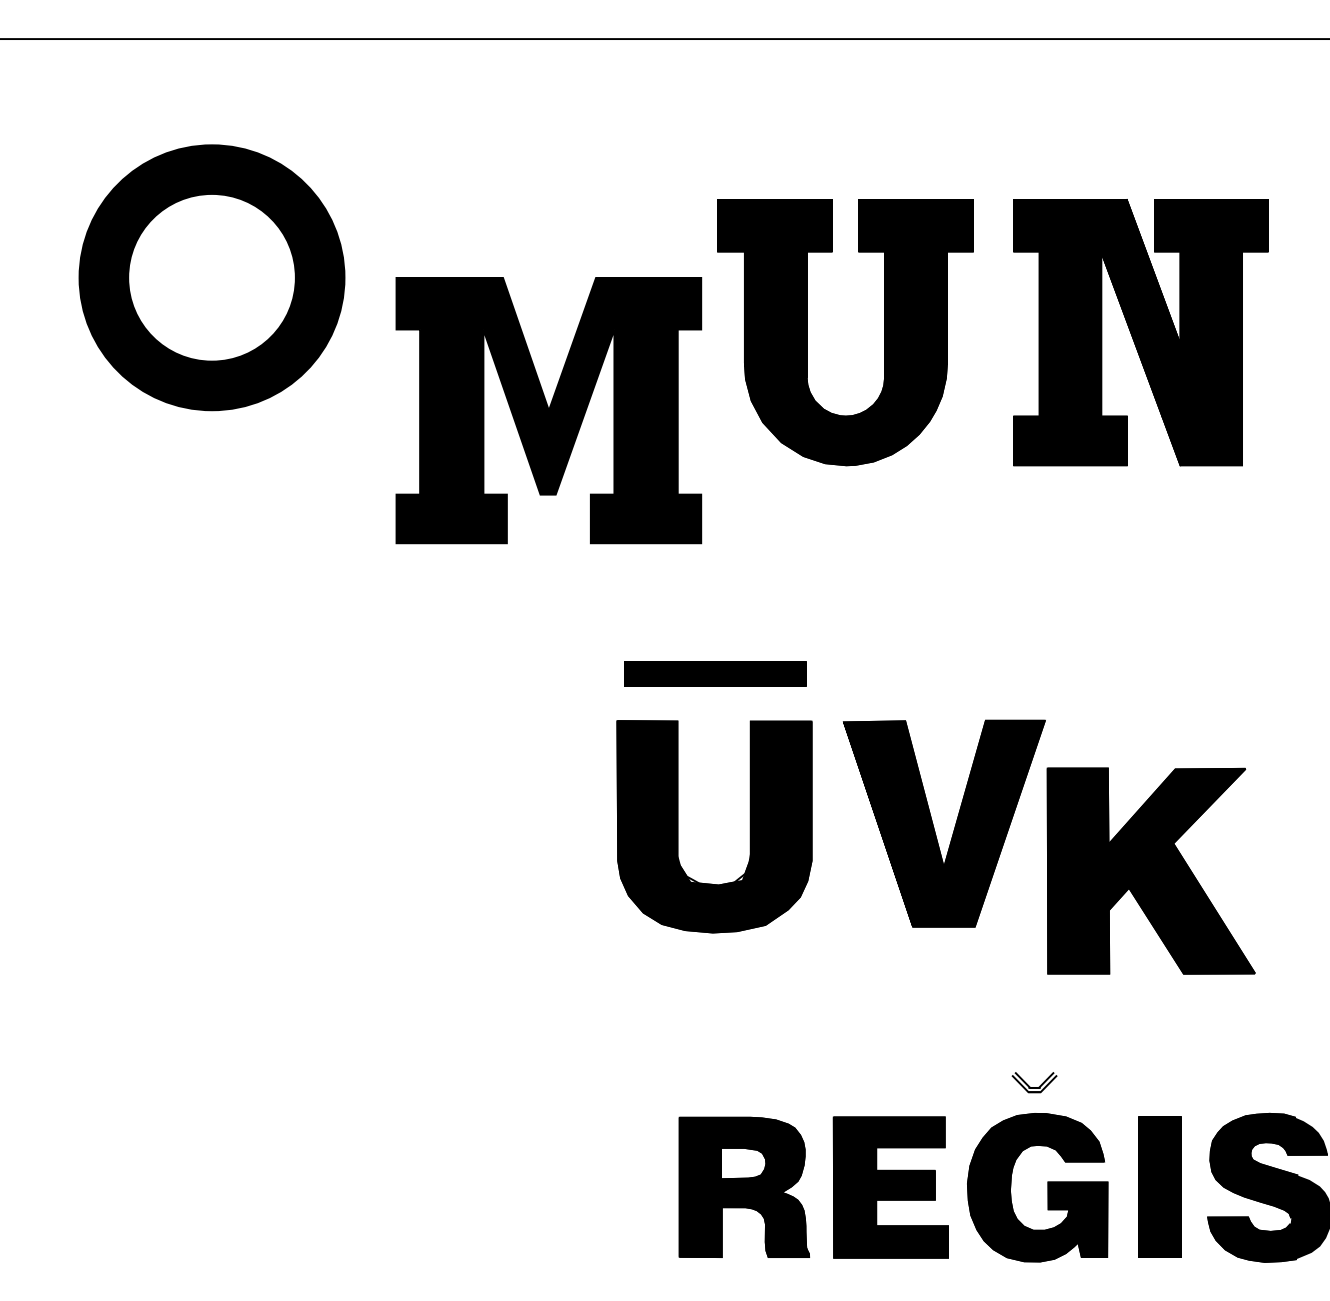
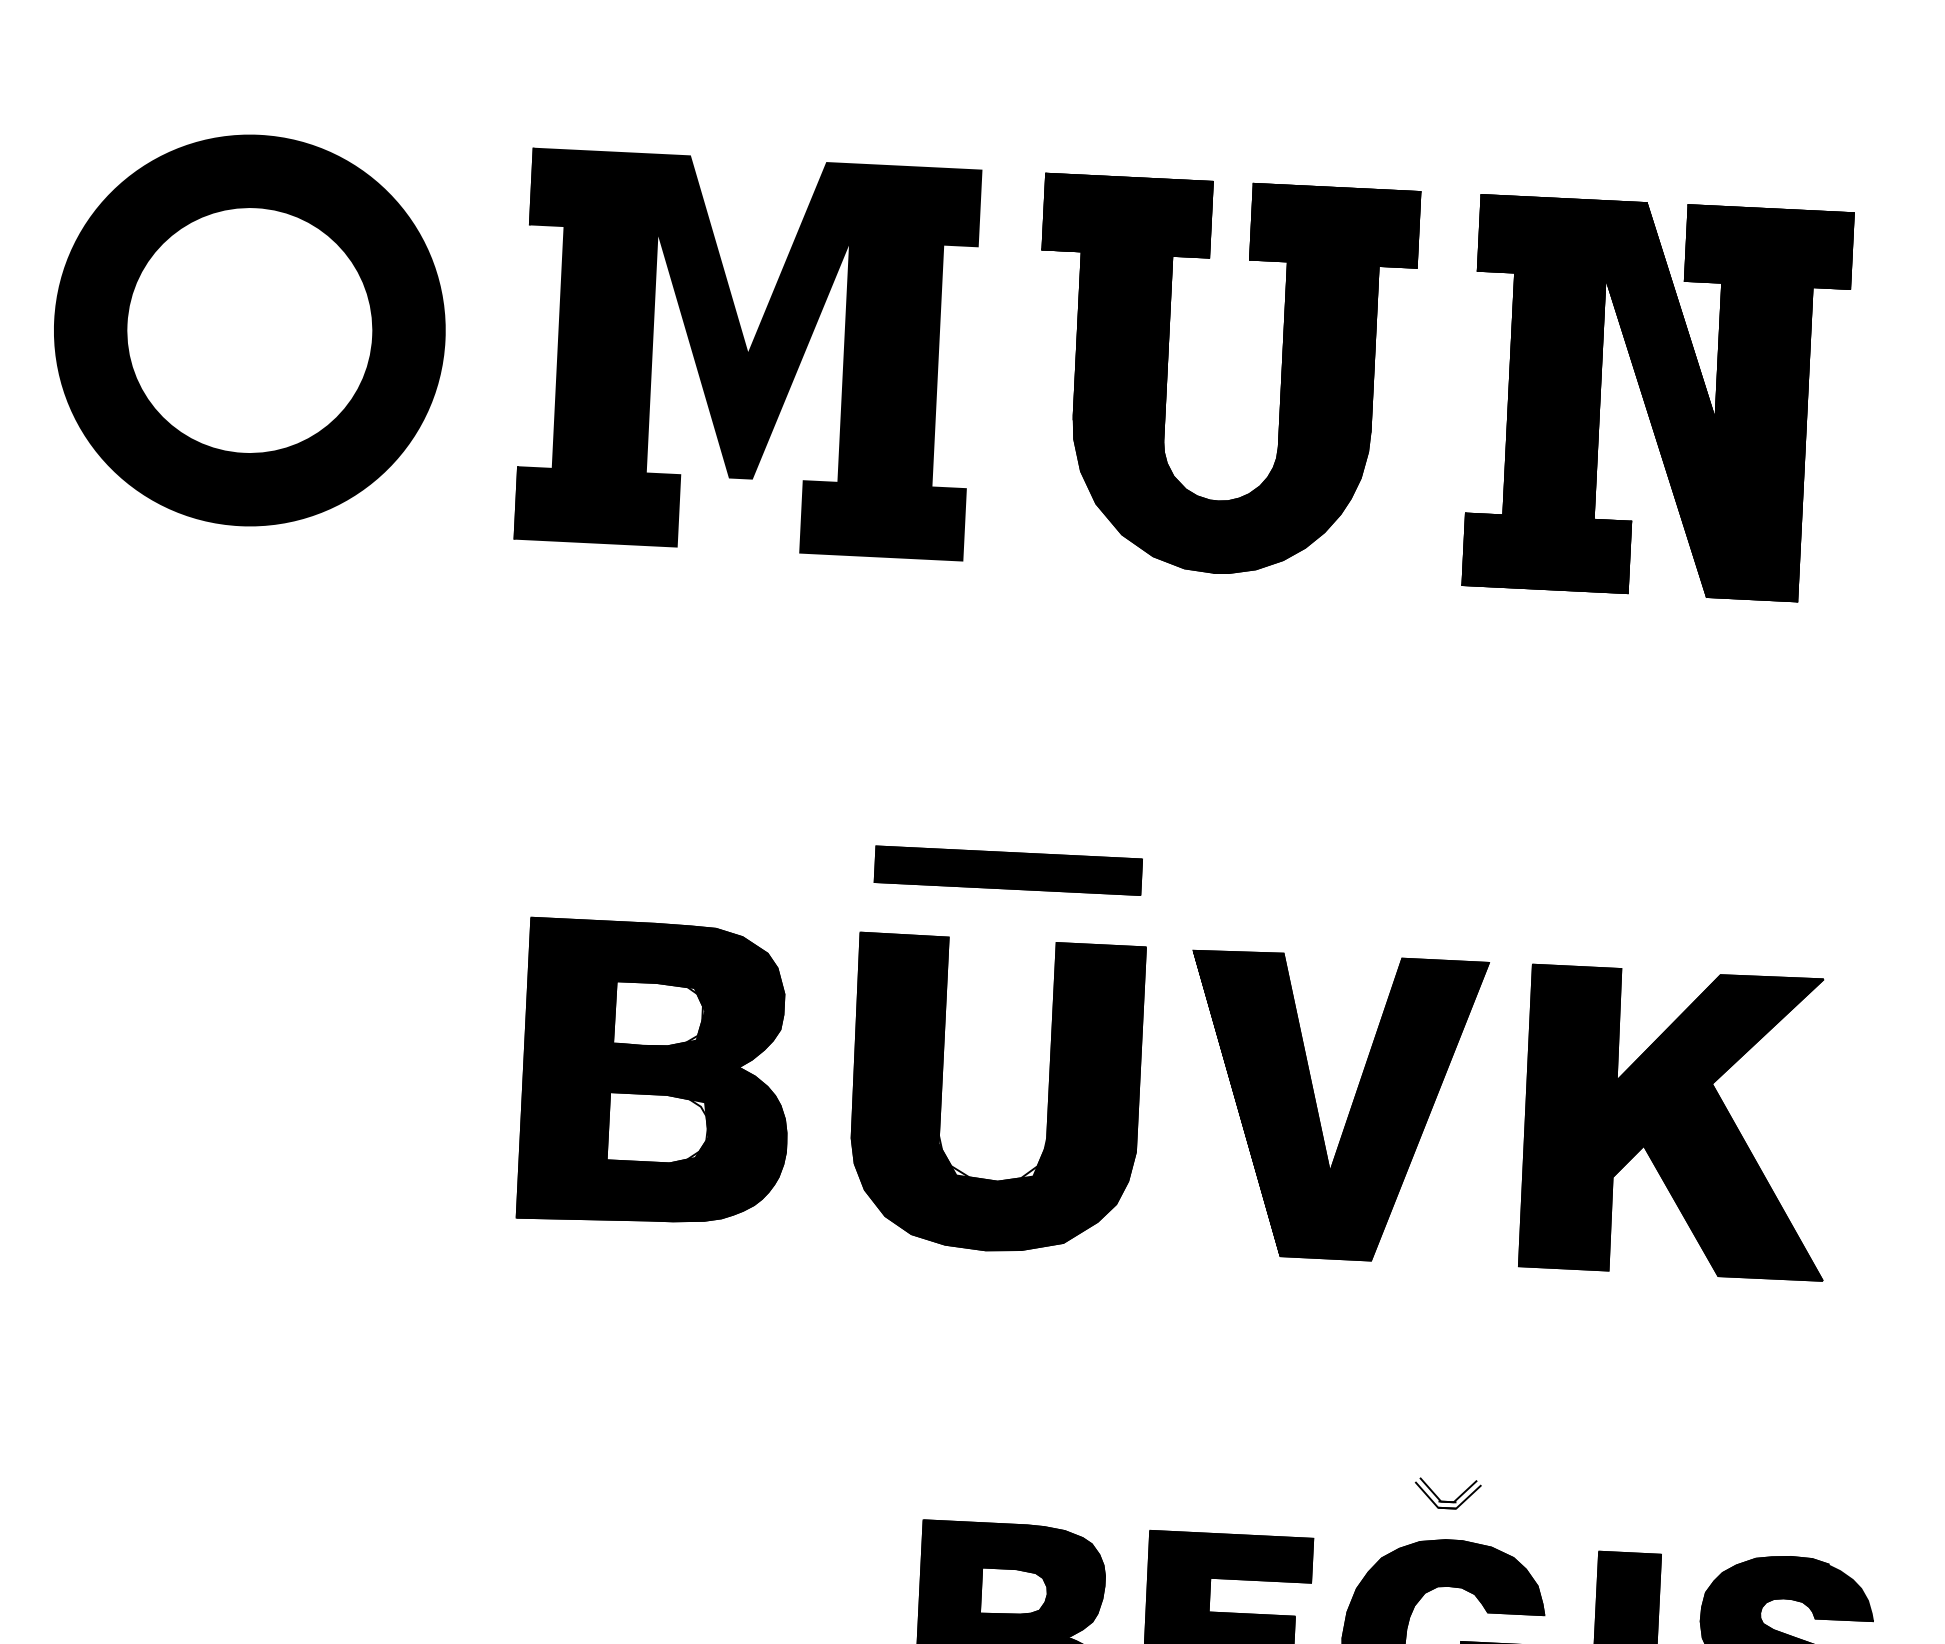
part: (211, 277) -> (249, 330), moved
part: (548, 410) -> (747, 354), moved
part: (483, 823) -> (656, 1073), added
part: (1150, 870) -> (1676, 1121), moved

